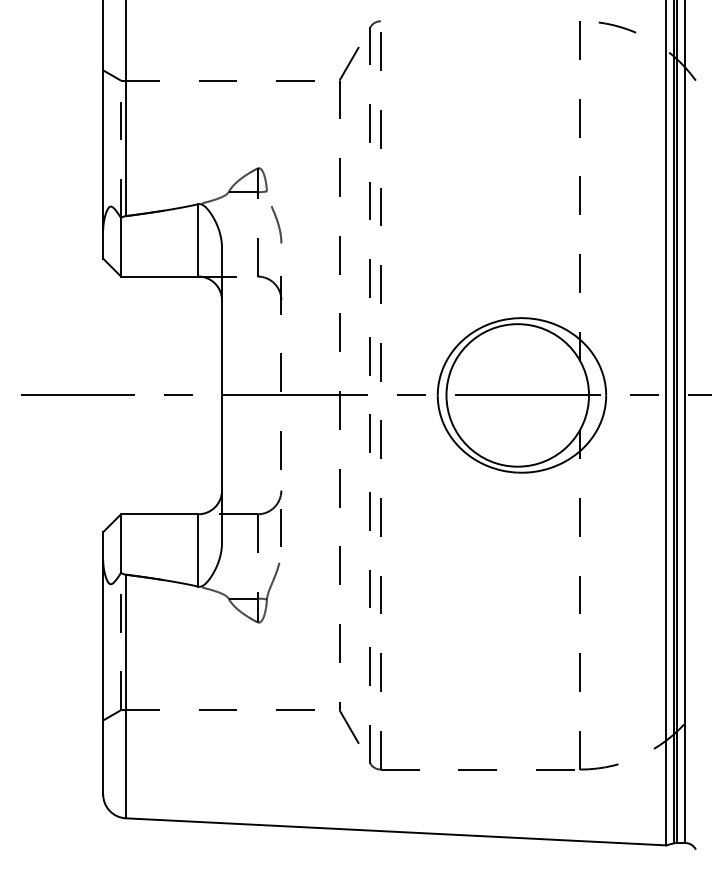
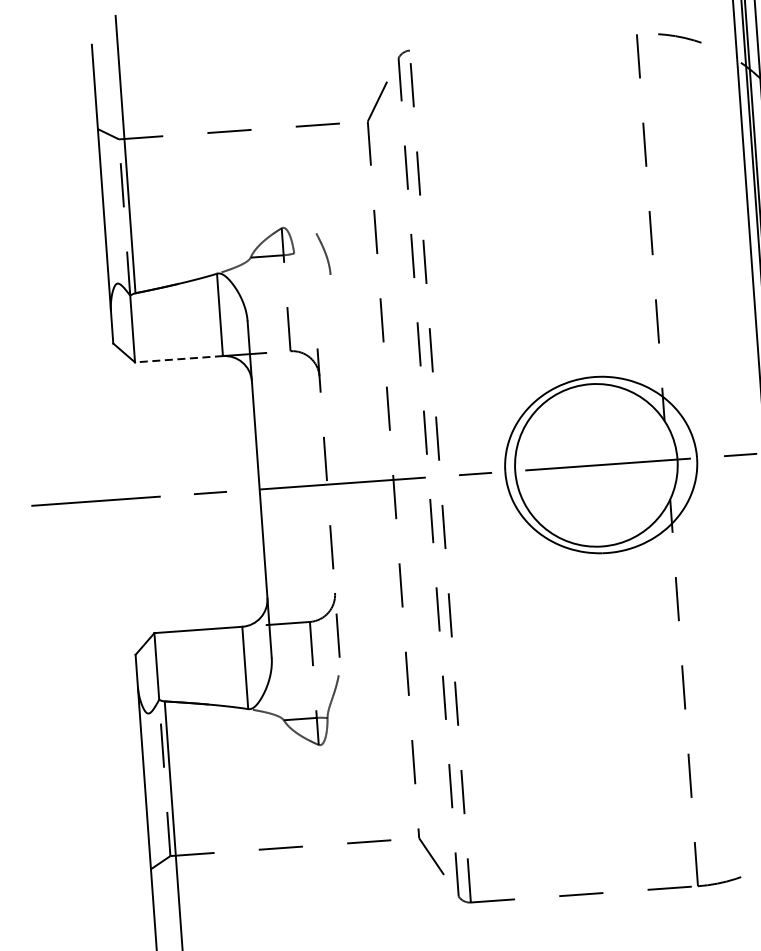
curve: (277, 224) -> (324, 253), moved
line: (159, 276) -> (178, 359), solid -> dashed

